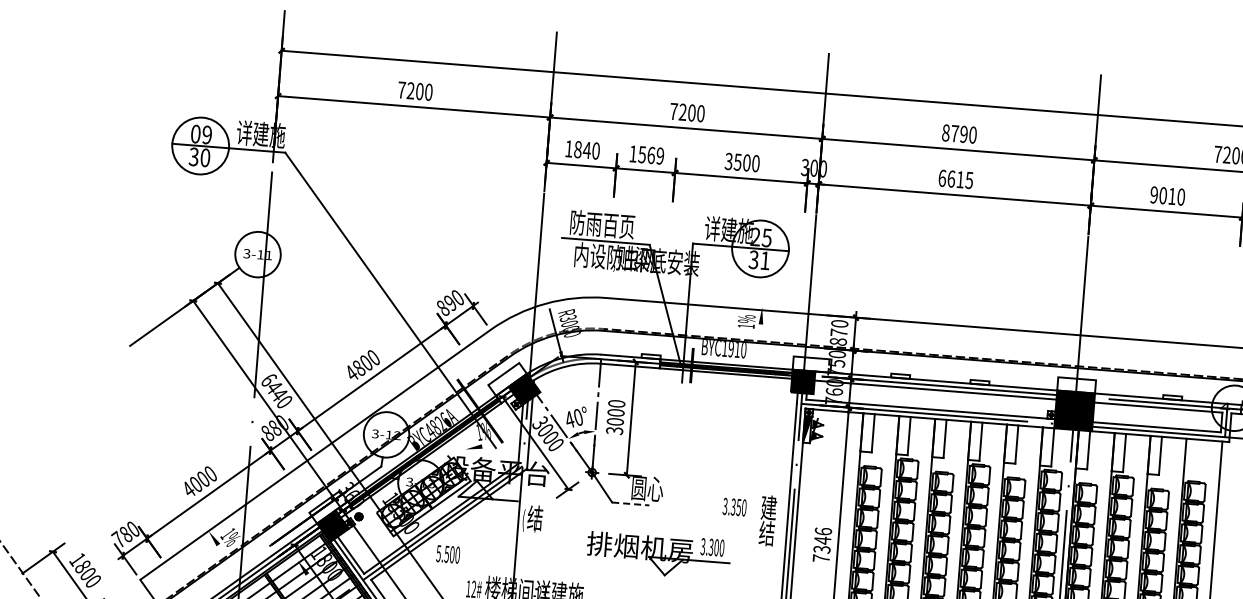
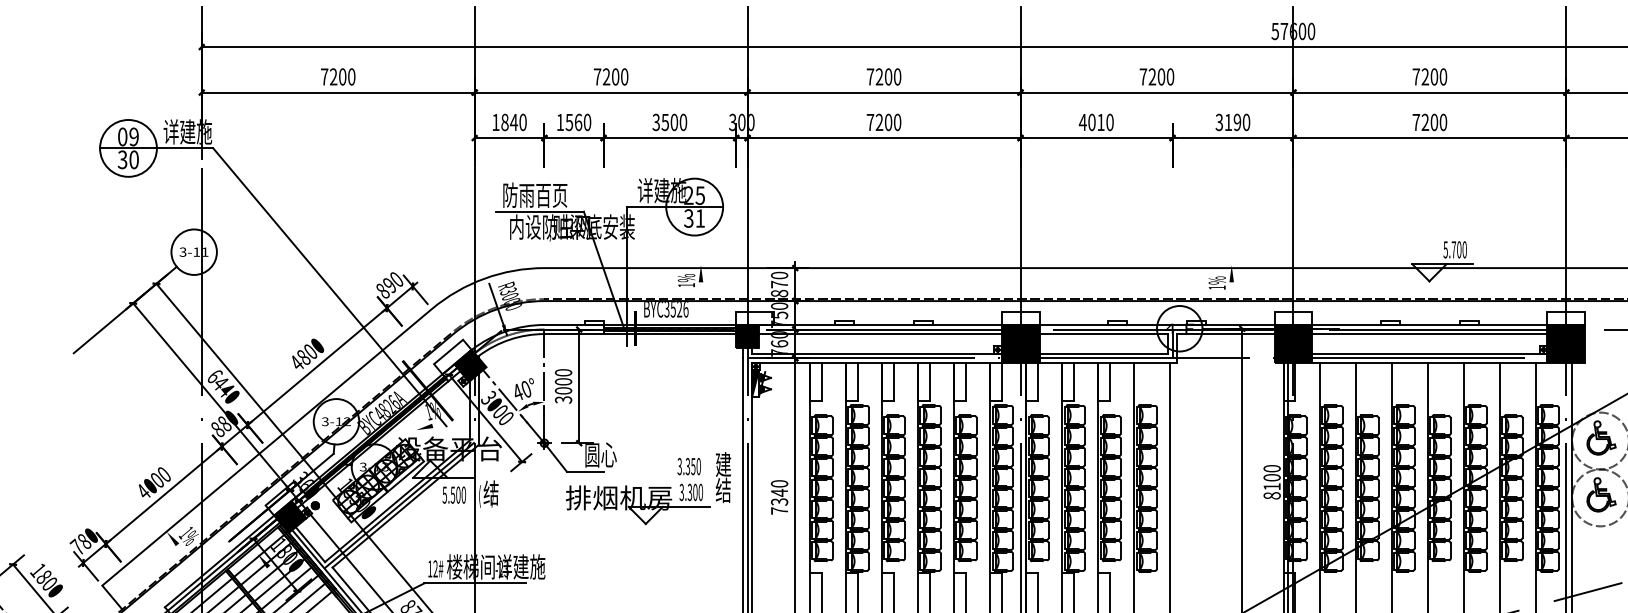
text: (955, 133) -> (879, 76), 8790 -> 7200
text: (660, 156) -> (587, 122), 1569 -> 1560
text: (955, 179) -> (883, 122), 6615 -> 7200
text: (1153, 195) -> (1082, 122), 9010 -> 4010
text: (734, 349) -> (676, 309), BYC1910 -> BYC3526
line: (630, 503) -> (585, 471), dashed -> solid
text: (823, 531) -> (779, 483), 7346 -> 7340
text: (447, 553) -> (453, 494), moved
part: (658, 555) -> (638, 504), moved

